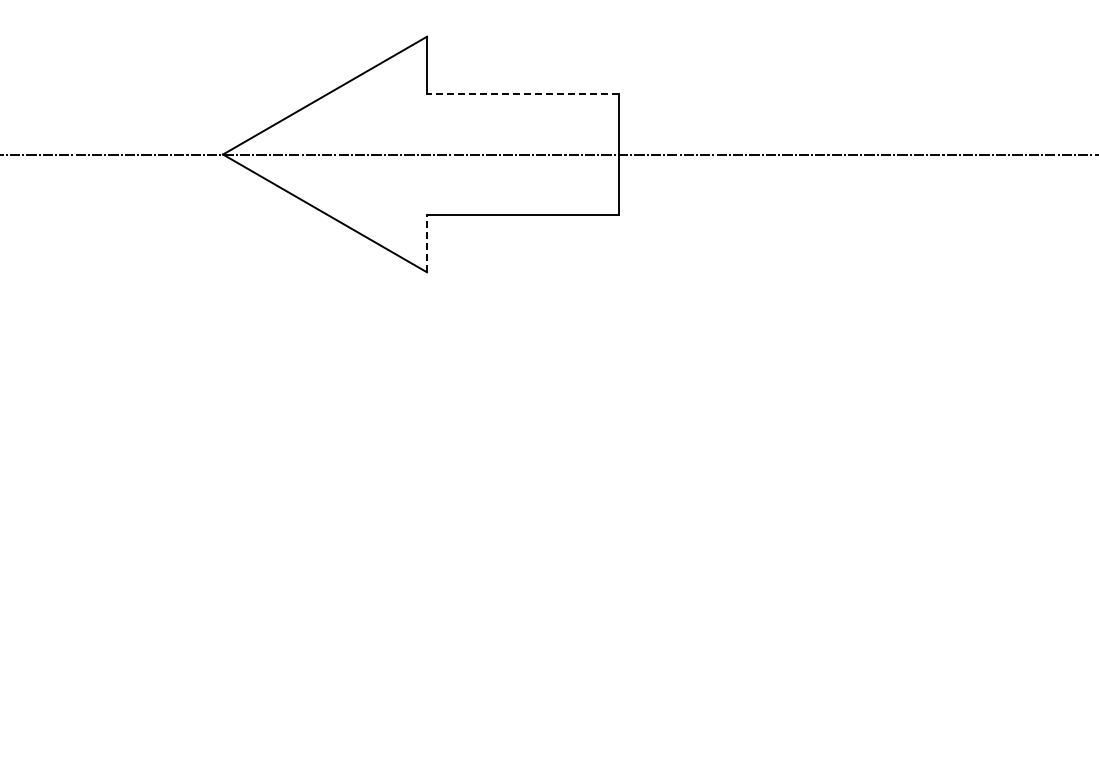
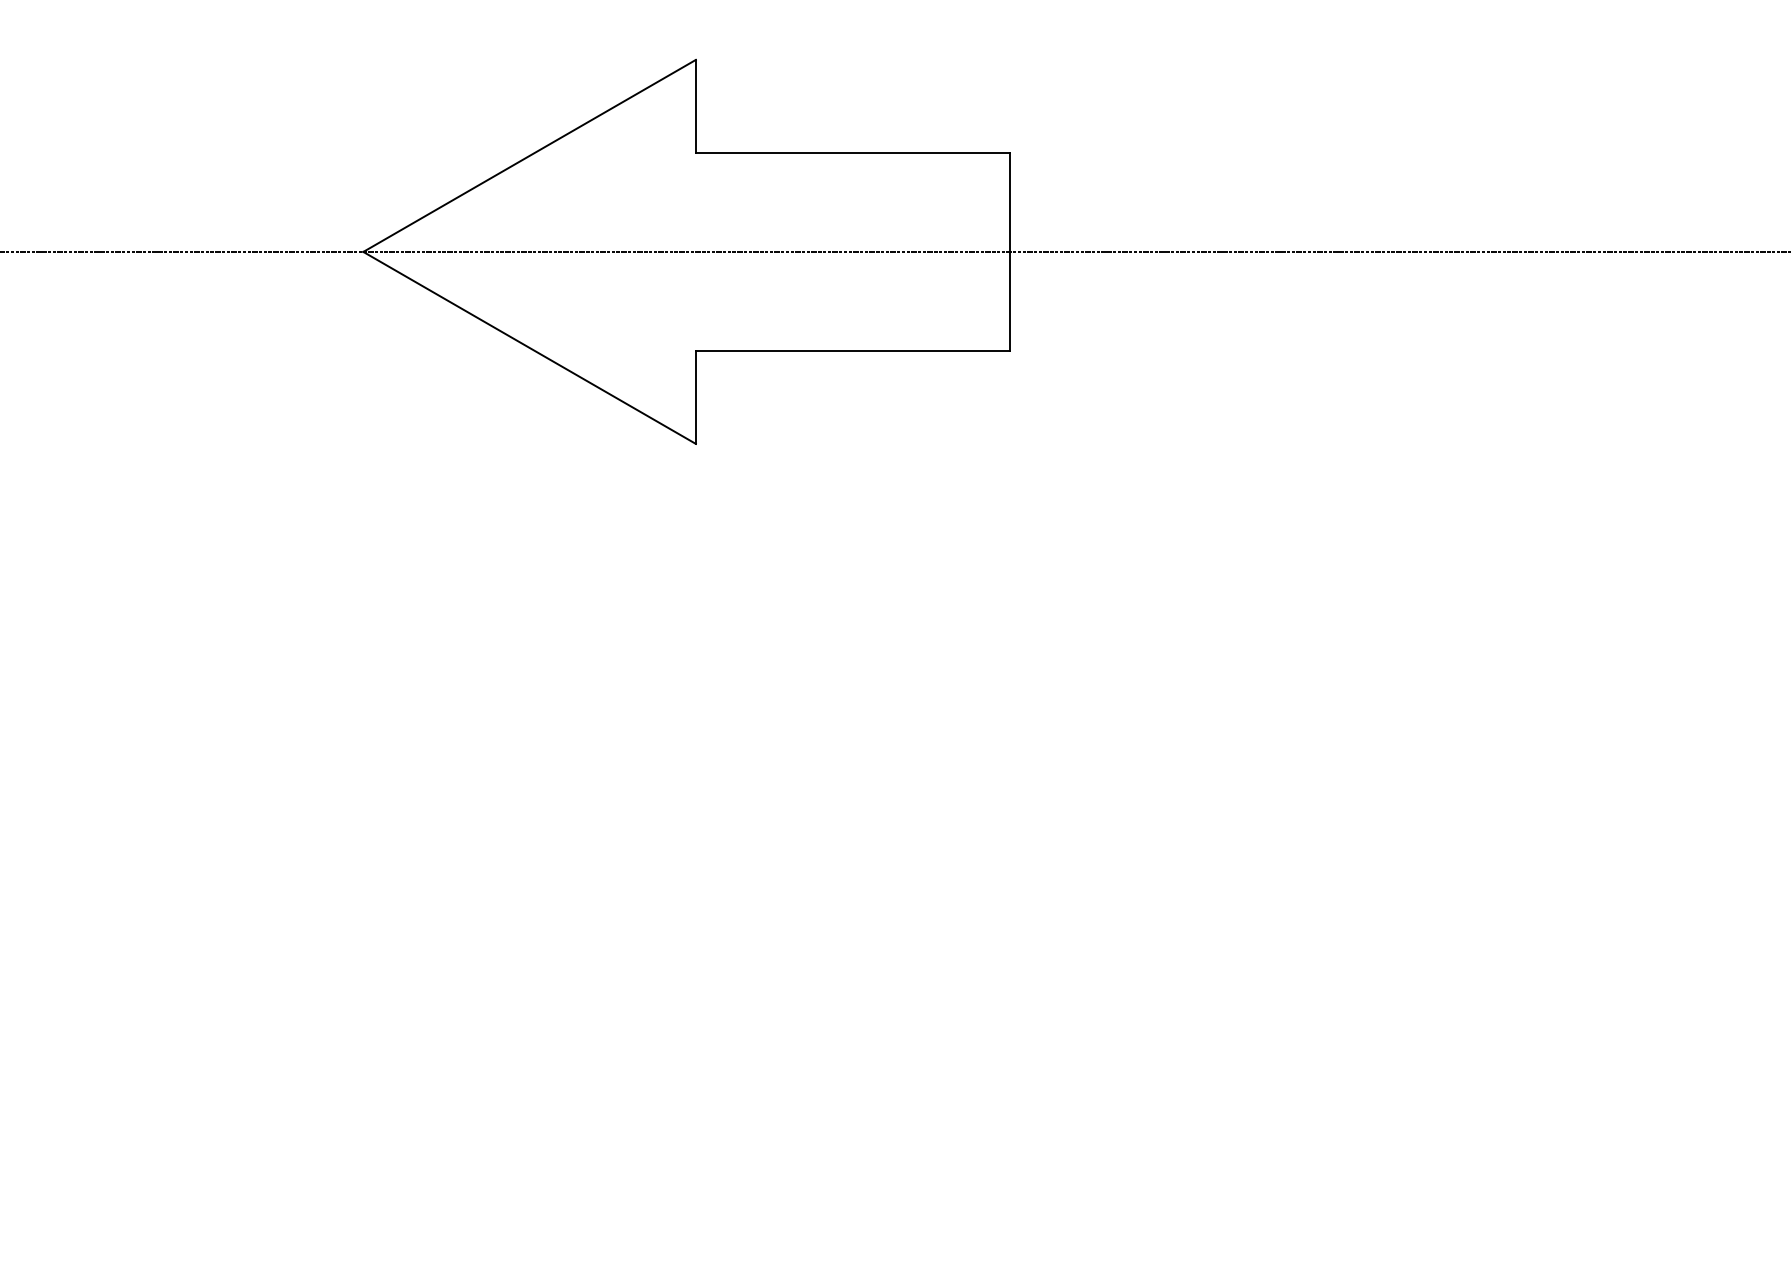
line: (522, 93) -> (851, 152), dashed -> solid
line: (427, 243) -> (696, 396), dashed -> solid

